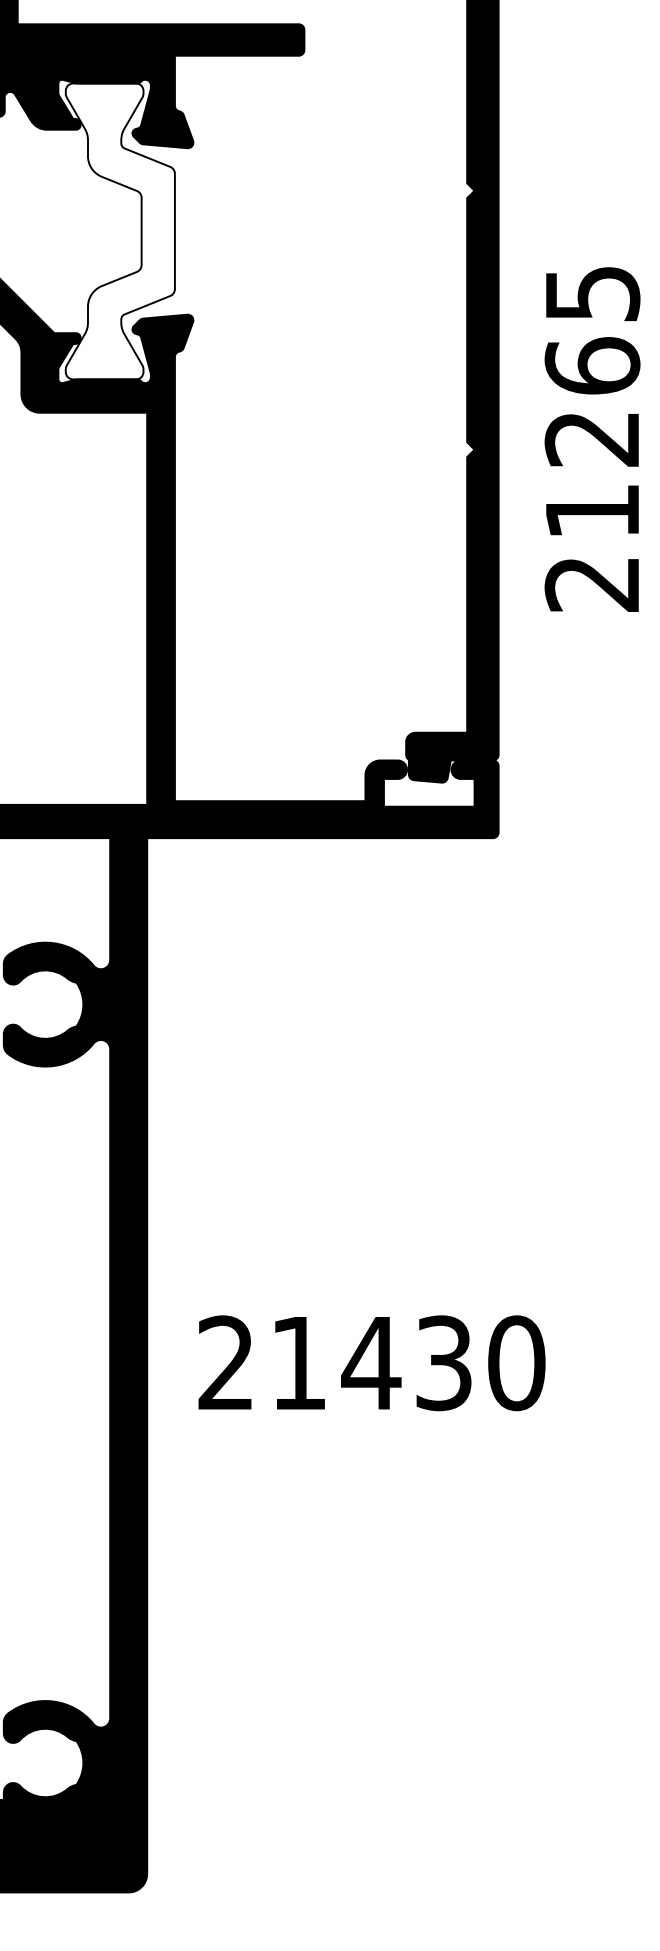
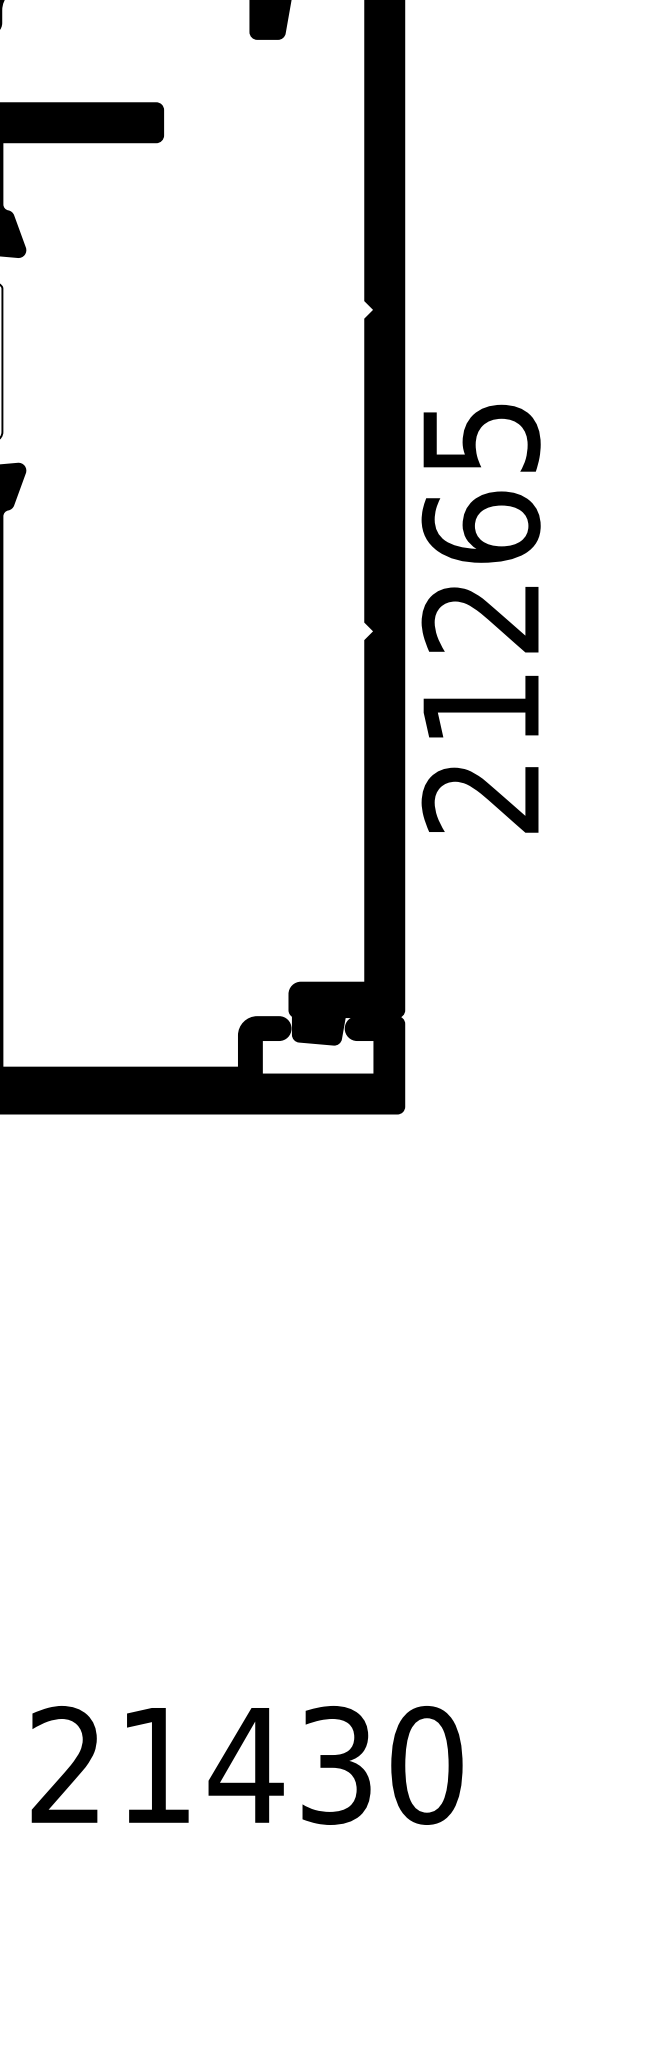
text: (592, 439) -> (481, 618), moved

